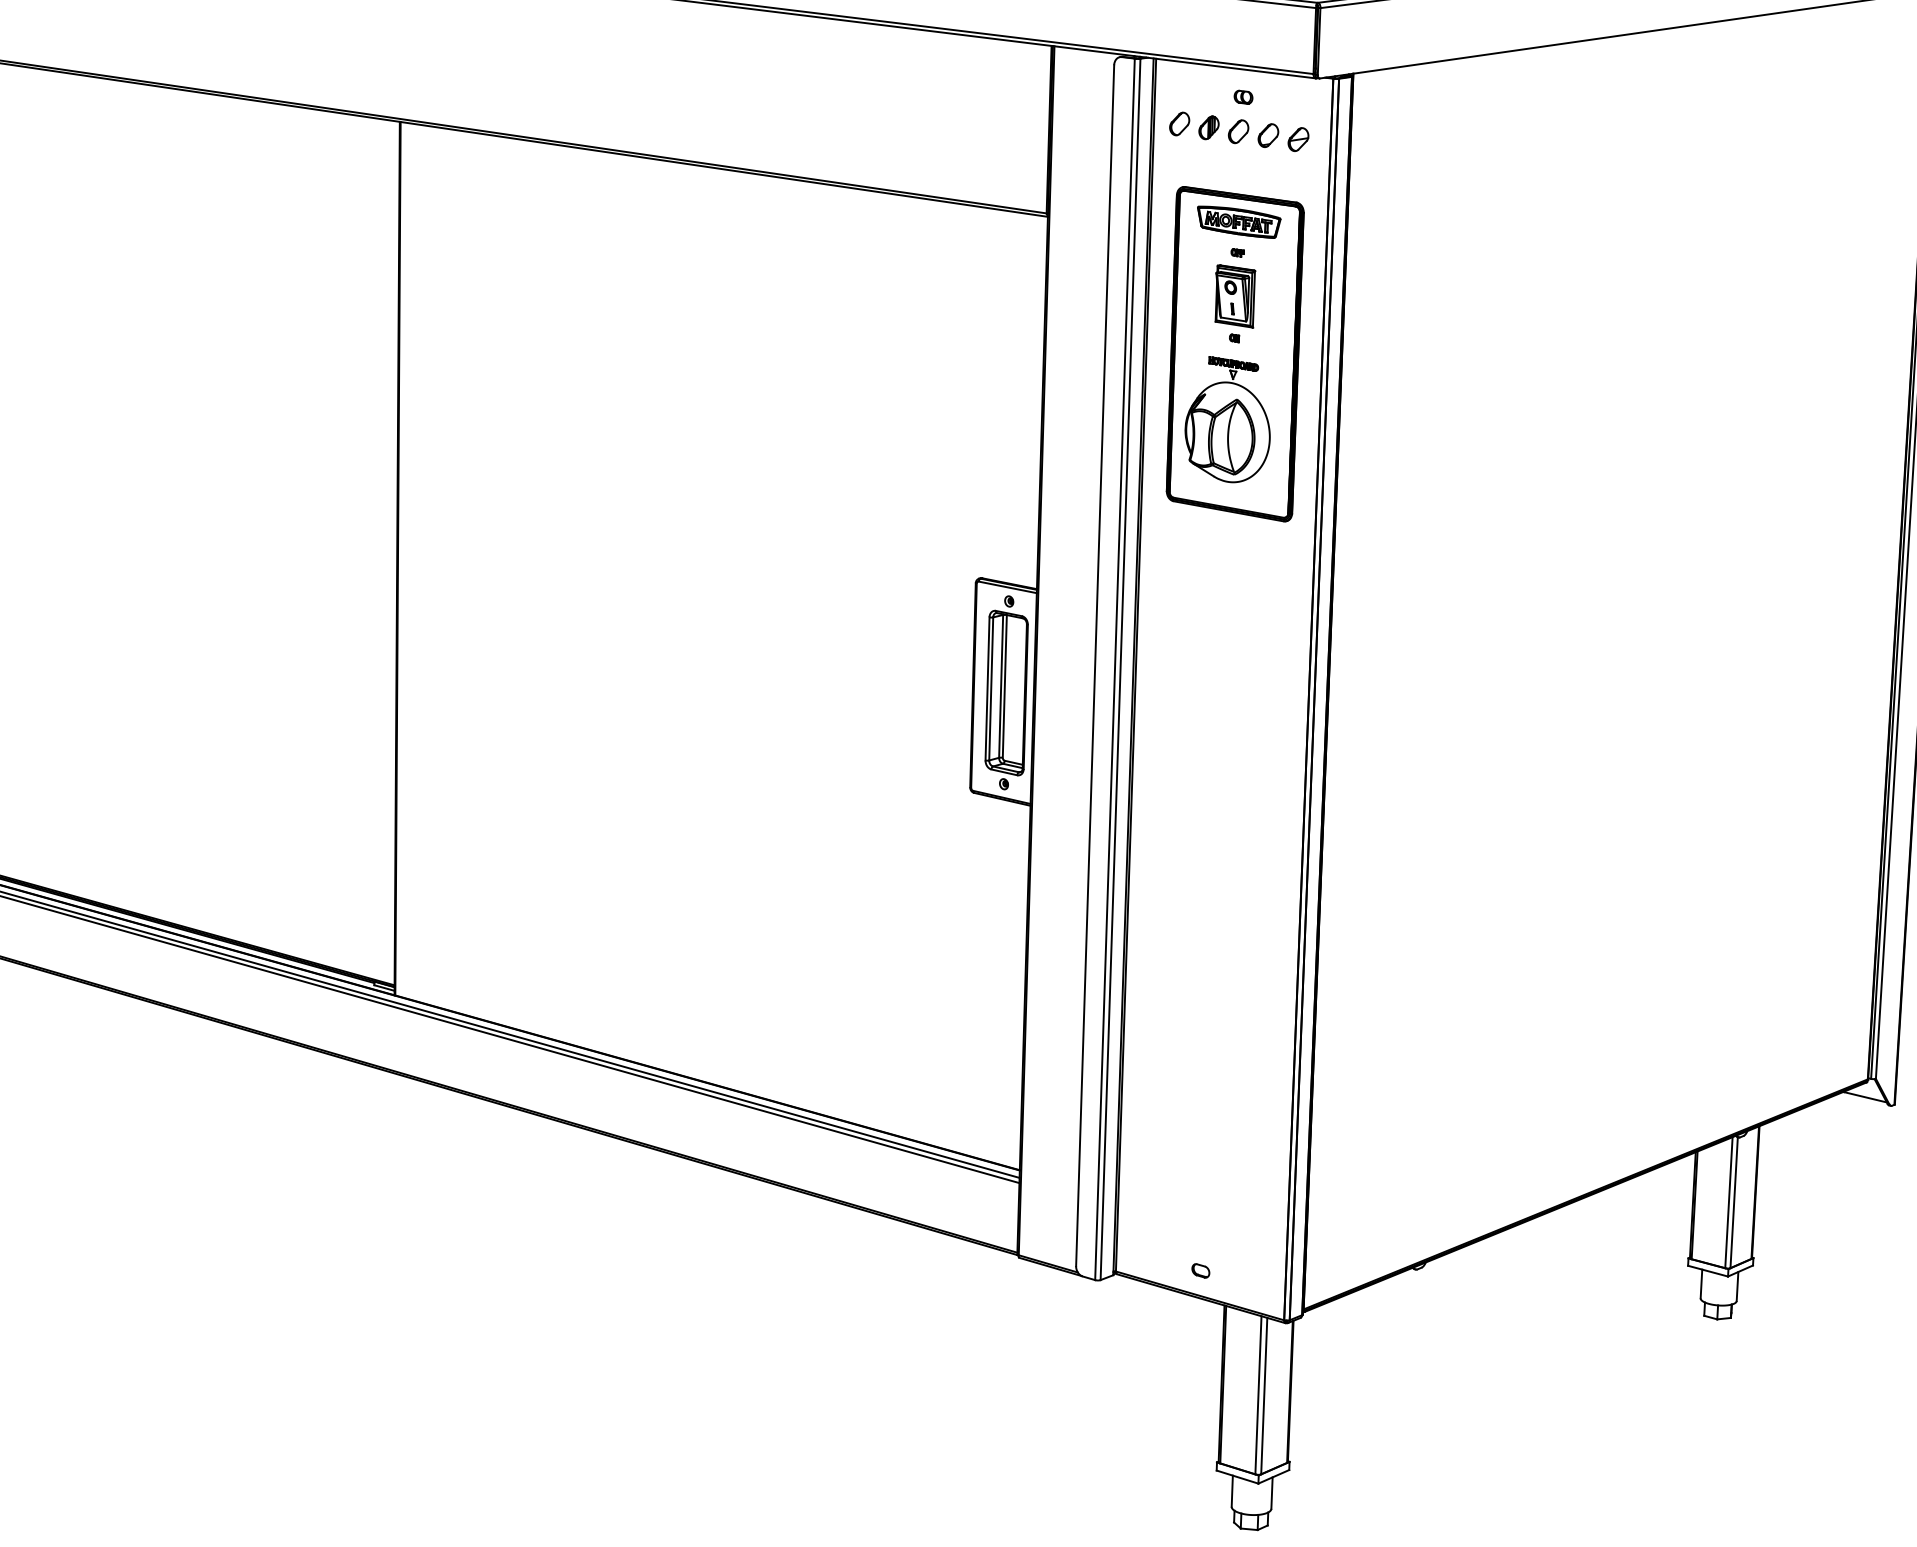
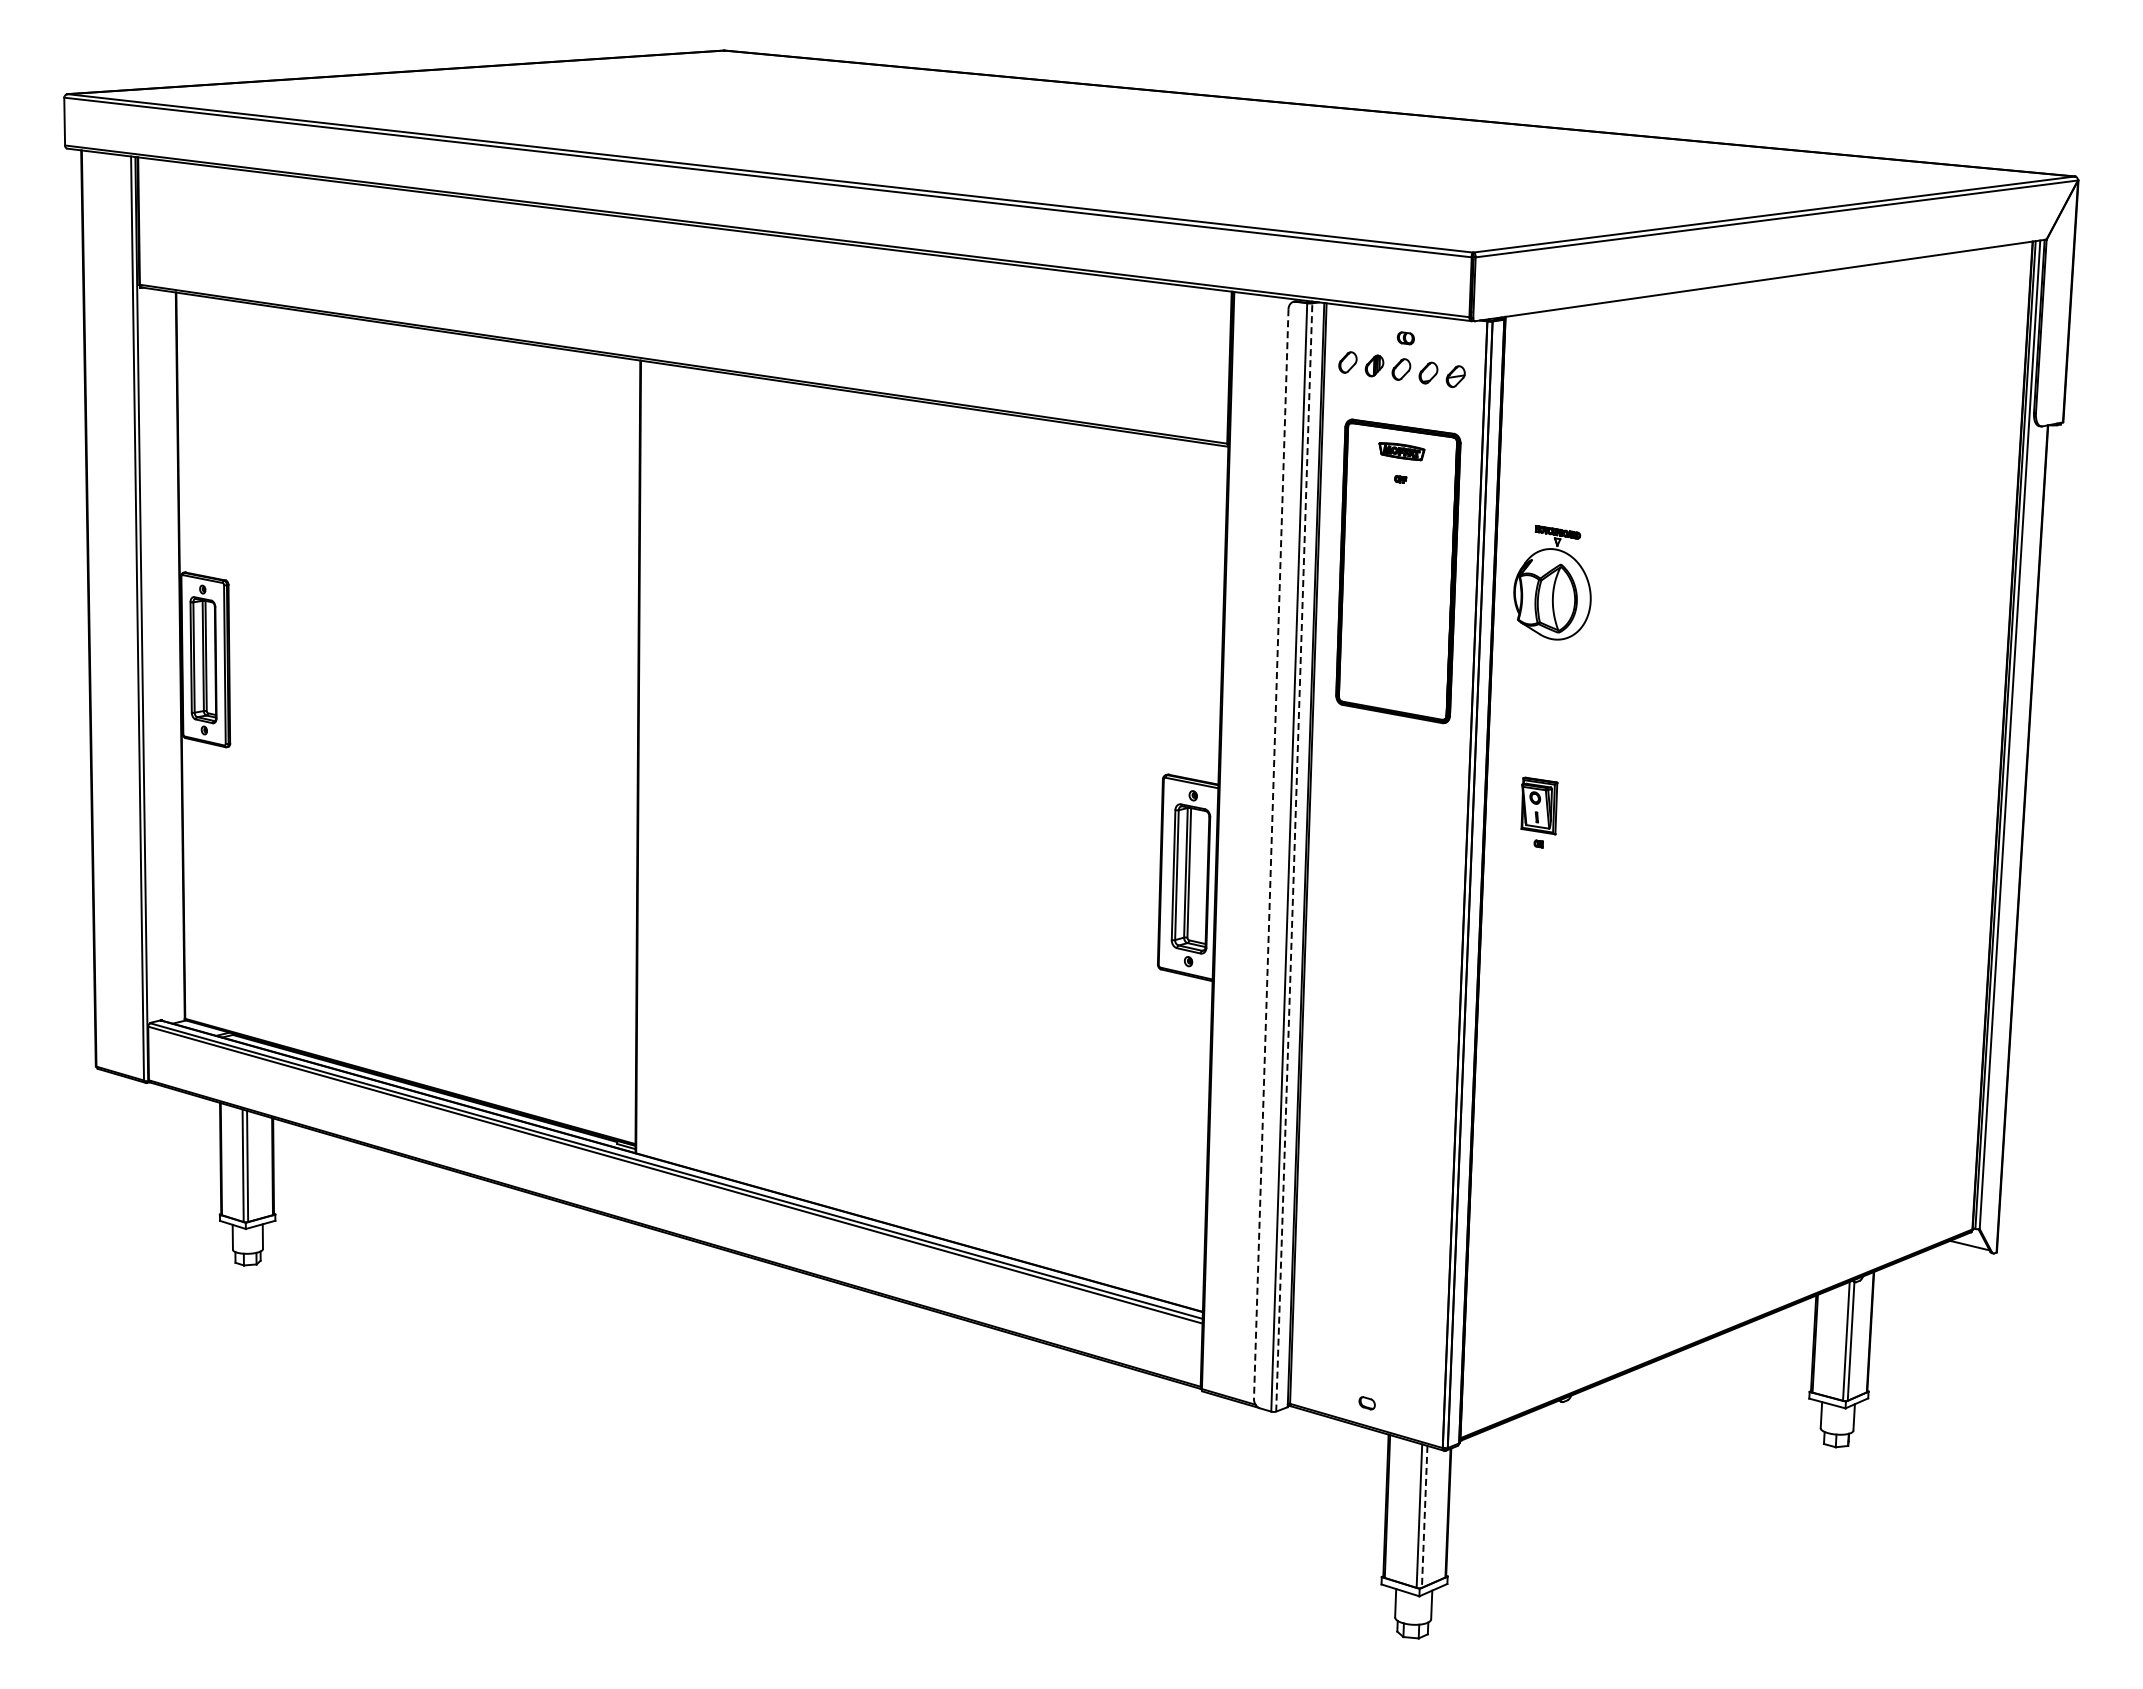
part: (1238, 222) -> (1401, 451), size x0.6
part: (1235, 303) -> (1539, 812), moved
part: (1227, 419) -> (1552, 582), moved
line: (1095, 666) -> (1271, 854), solid -> dashed
line: (1120, 668) -> (1294, 856), solid -> dashed
line: (1264, 1396) -> (1424, 1517), solid -> dashed

